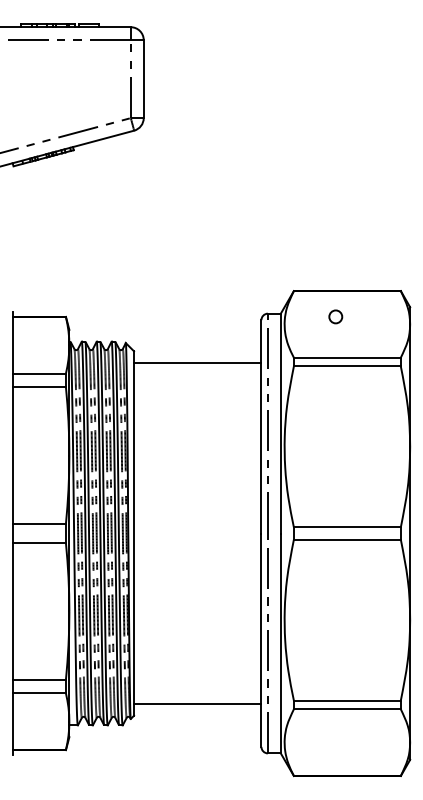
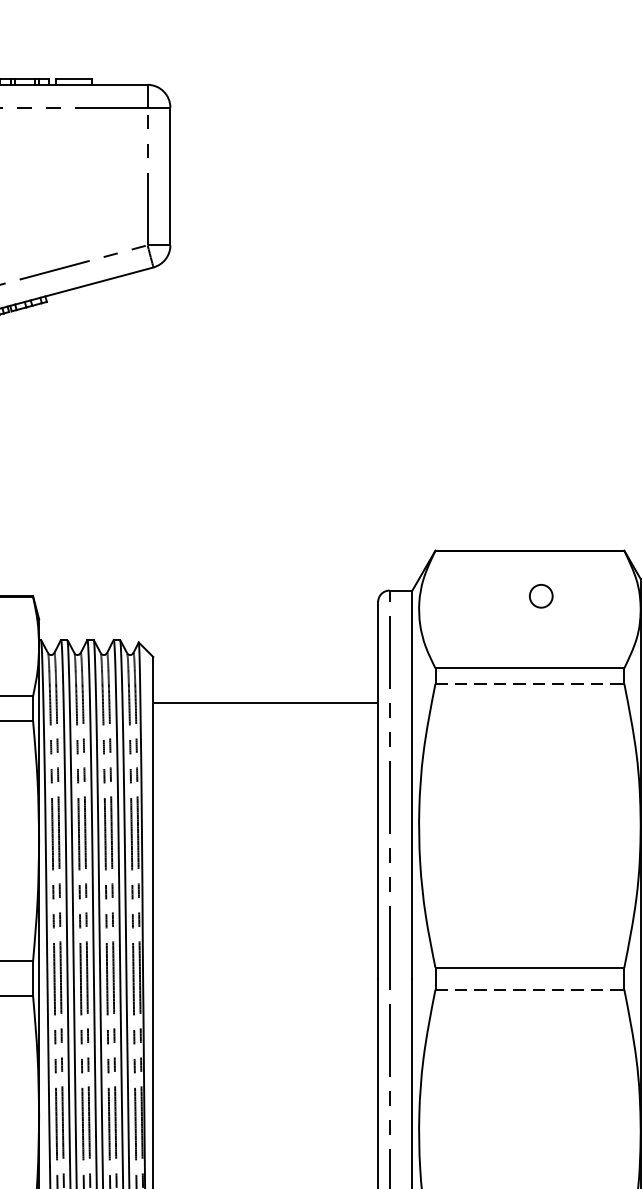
circle: (335, 316) -> (540, 595), moved
line: (197, 363) -> (265, 703), moved
line: (347, 366) -> (530, 683), solid -> dashed
line: (347, 539) -> (530, 989), solid -> dashed

